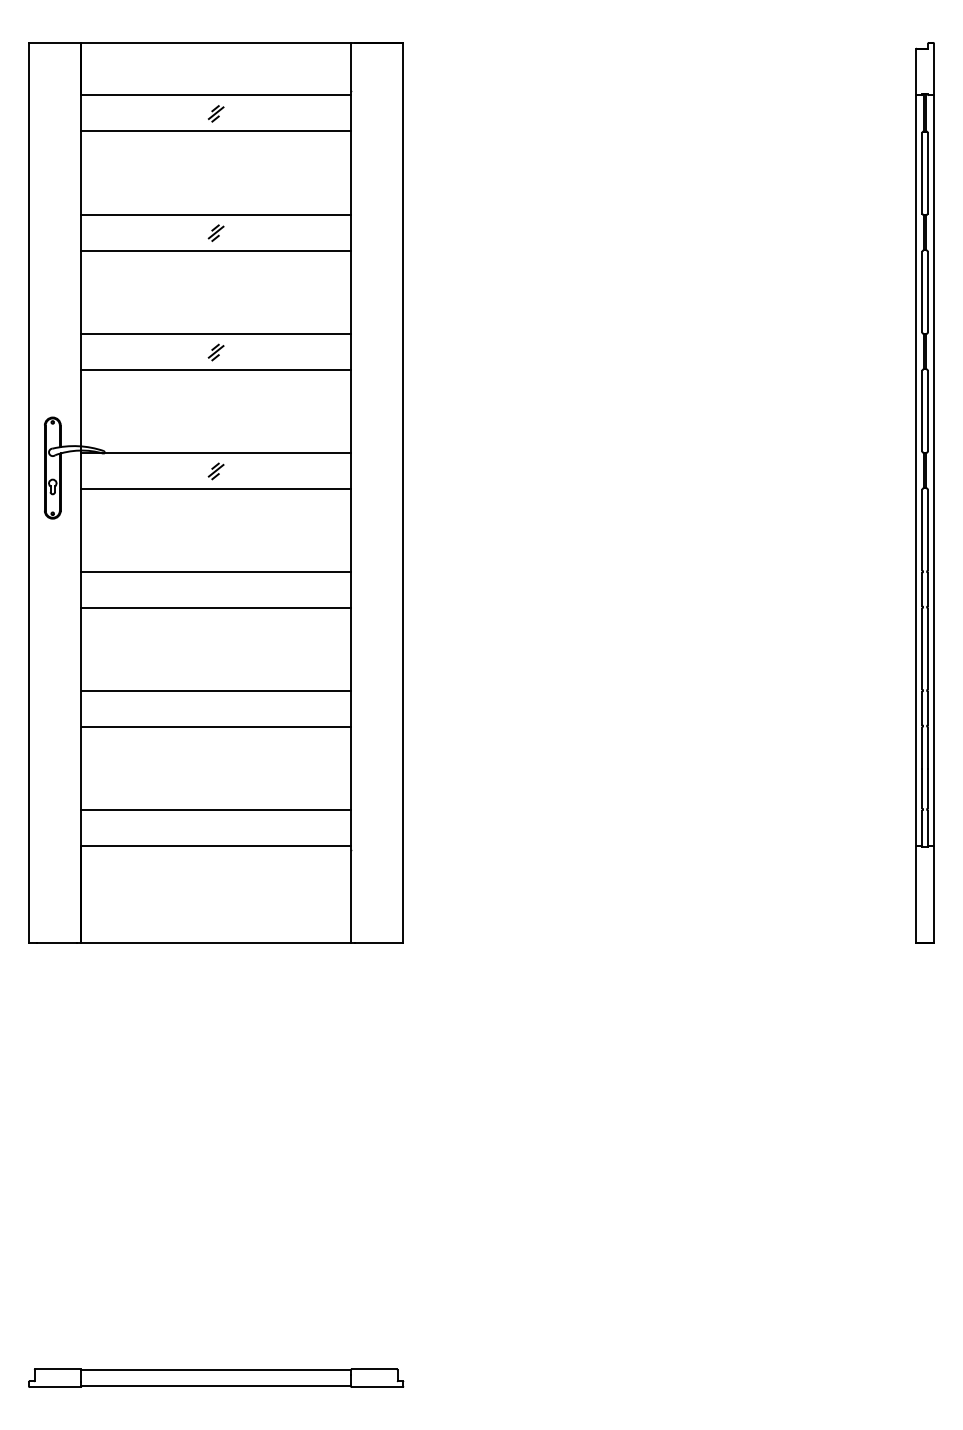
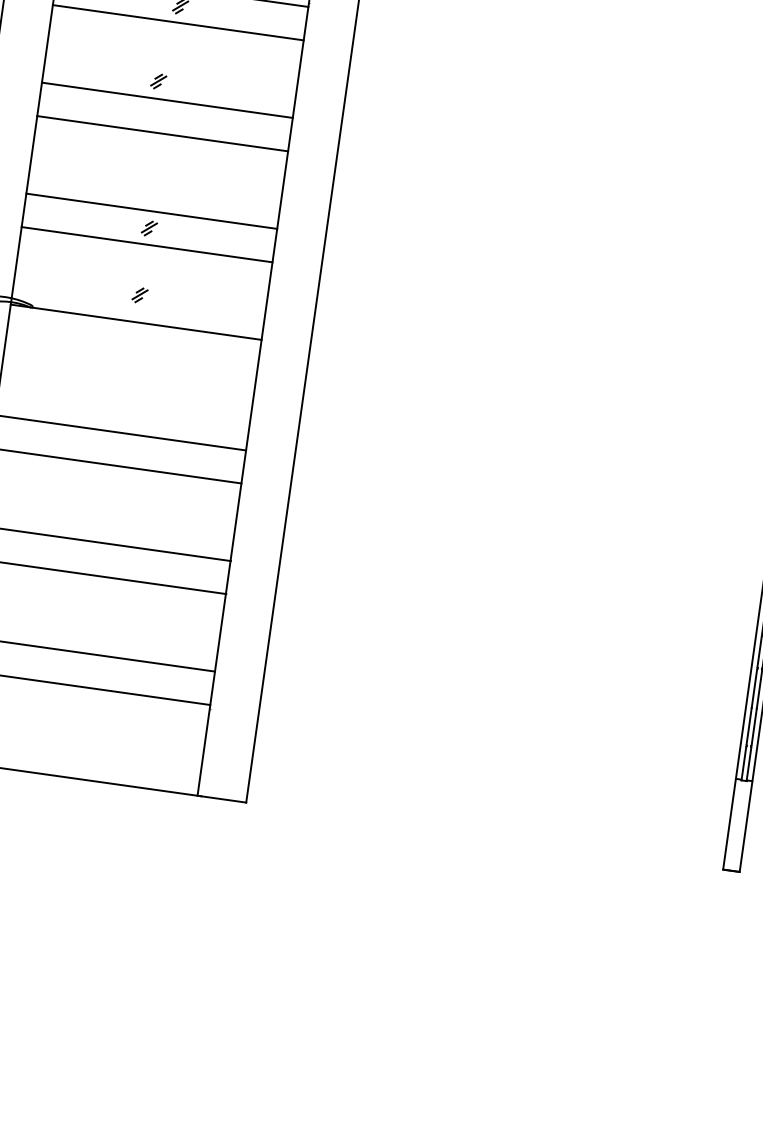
part: (215, 232) -> (158, 80), moved
part: (215, 471) -> (139, 295), moved
line: (216, 488) -> (131, 355), removed

